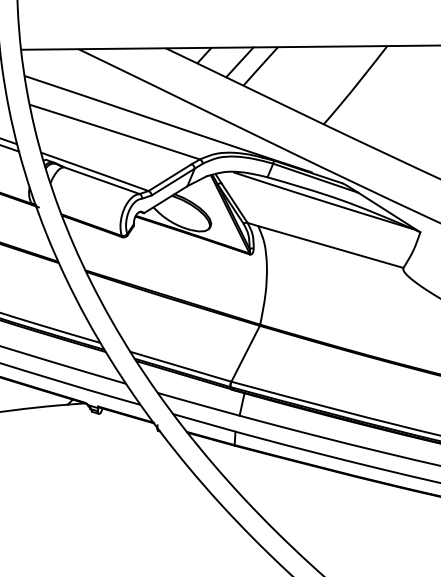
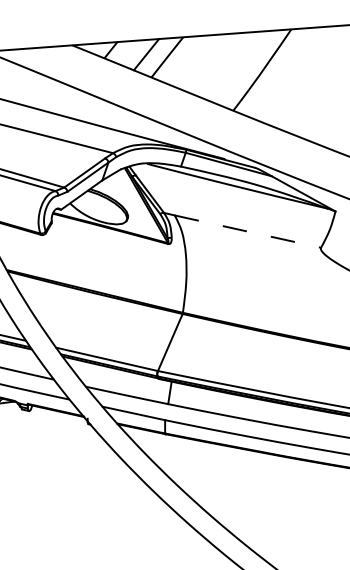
line: (330, 247) -> (247, 232), solid -> dashed

